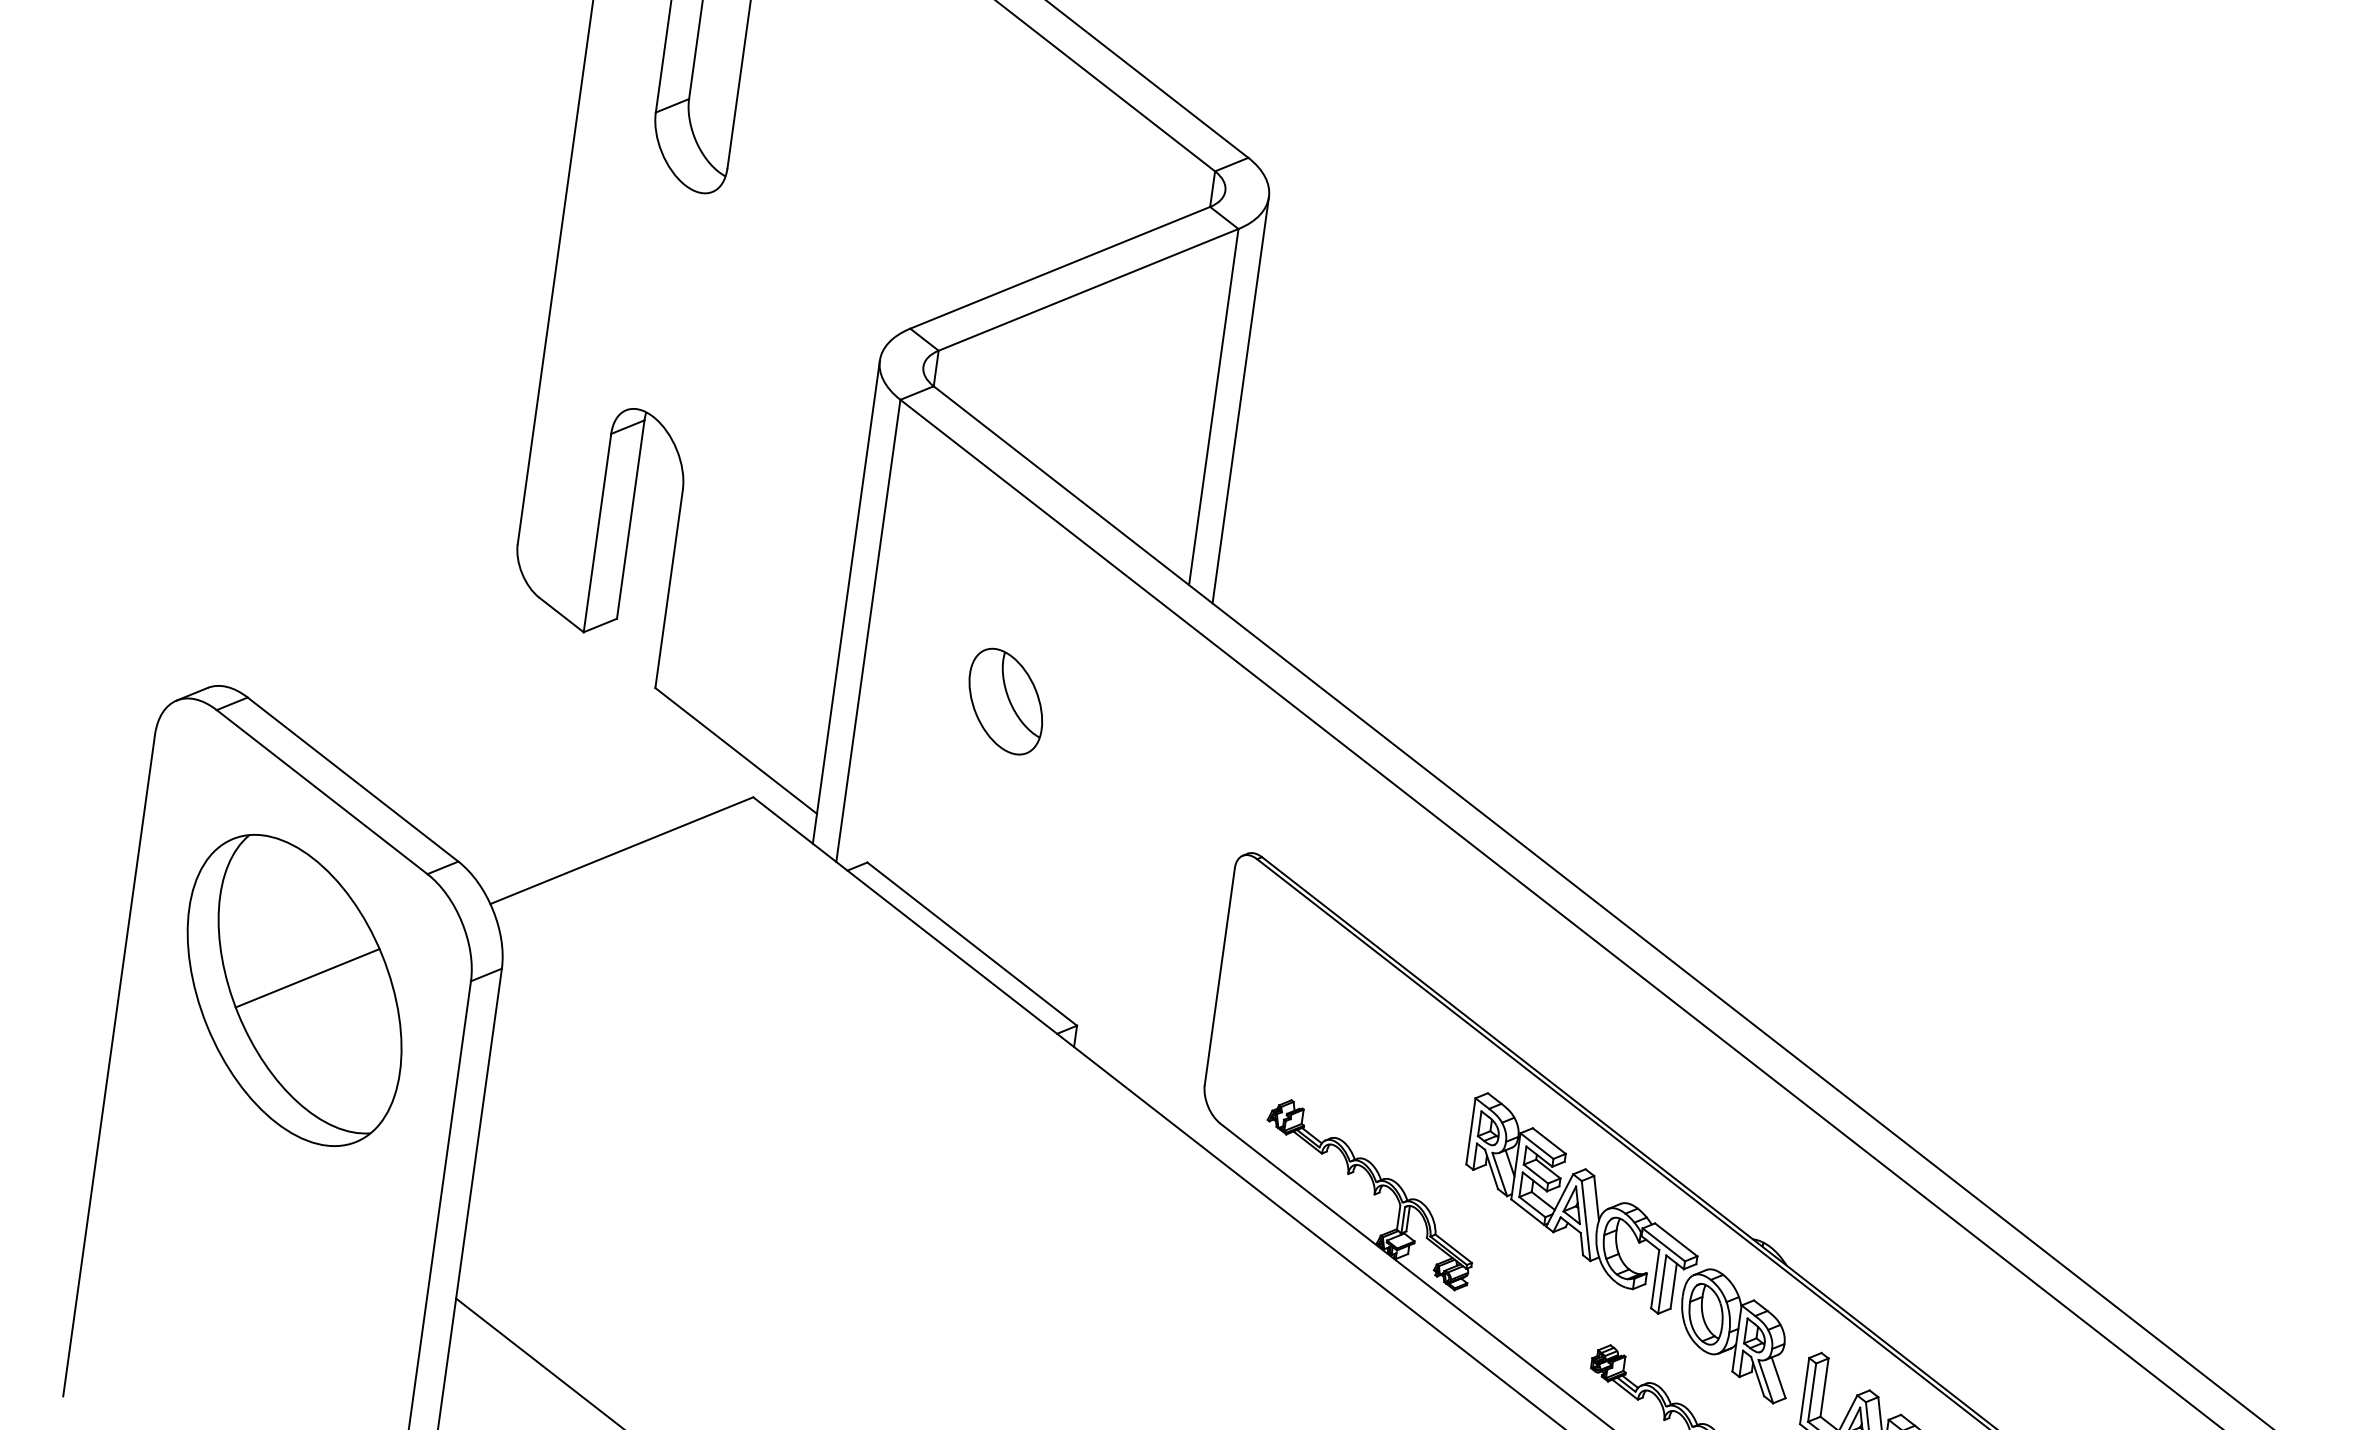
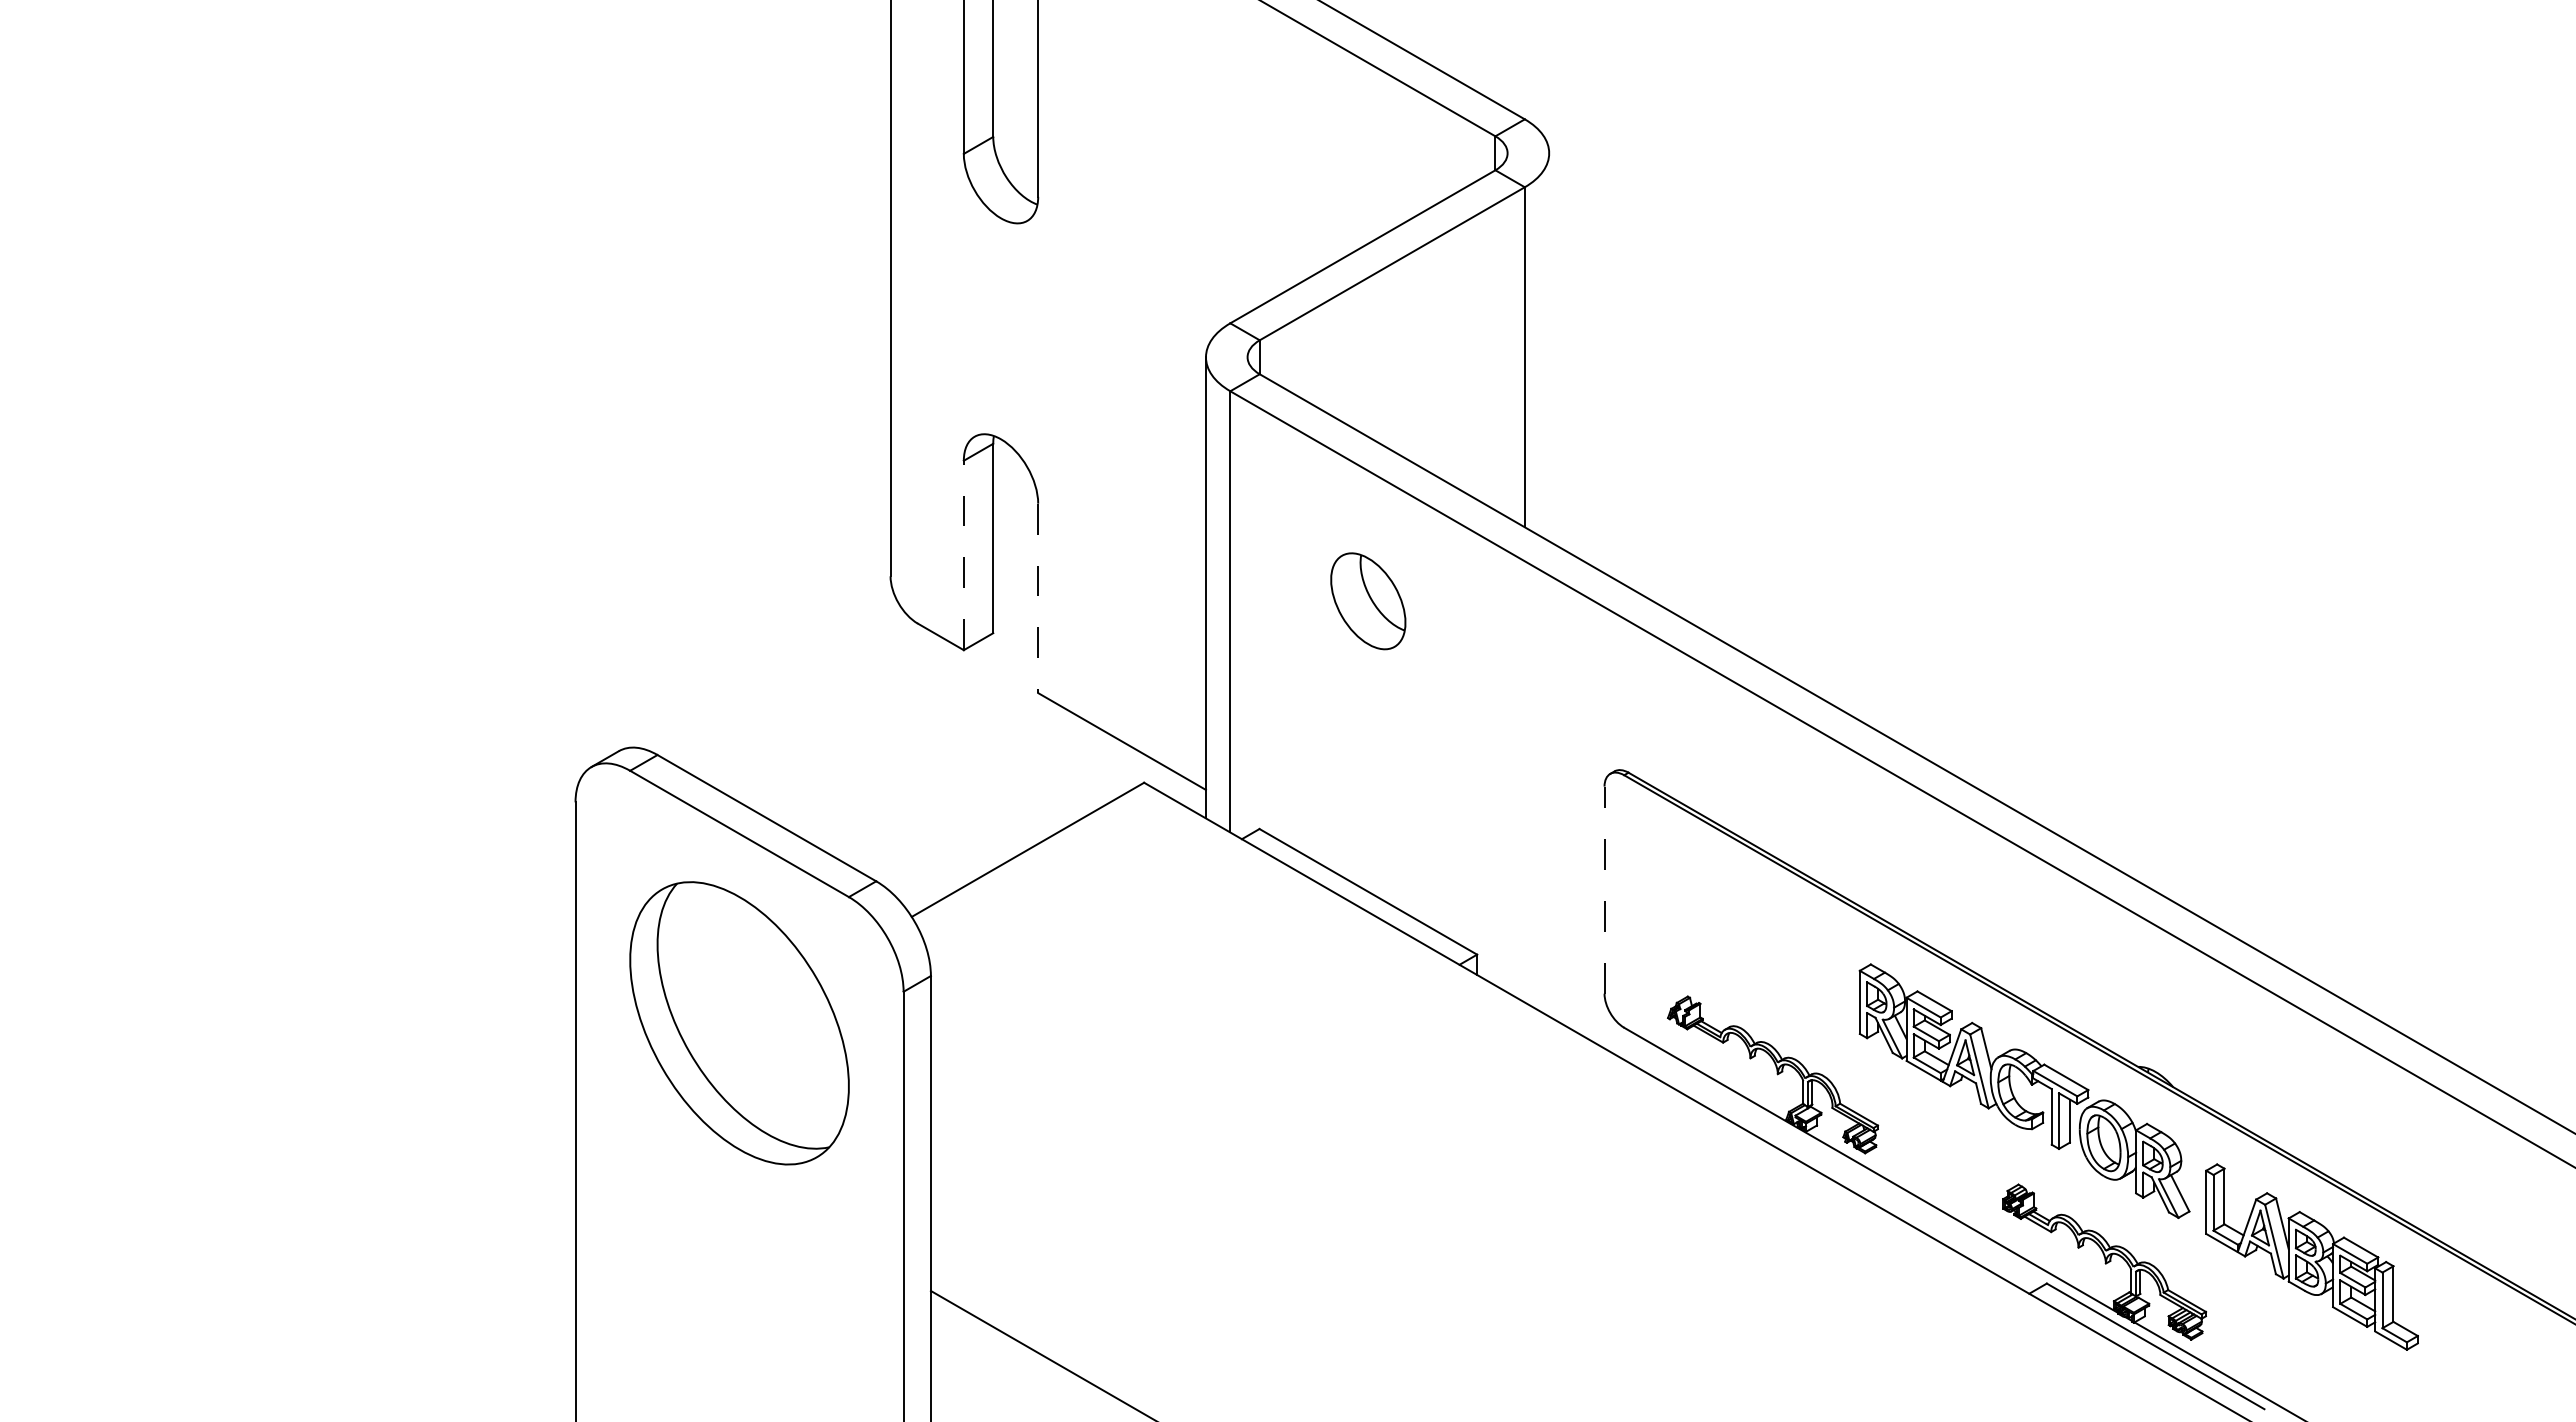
line: (1241, 400) -> (1549, 347), removed
line: (597, 533) -> (963, 555), solid -> dashed
line: (669, 588) -> (1038, 598), solid -> dashed
part: (1006, 701) -> (1368, 601), moved
line: (307, 977) -> (749, 1009), removed
line: (1219, 977) -> (1604, 890), solid -> dashed

